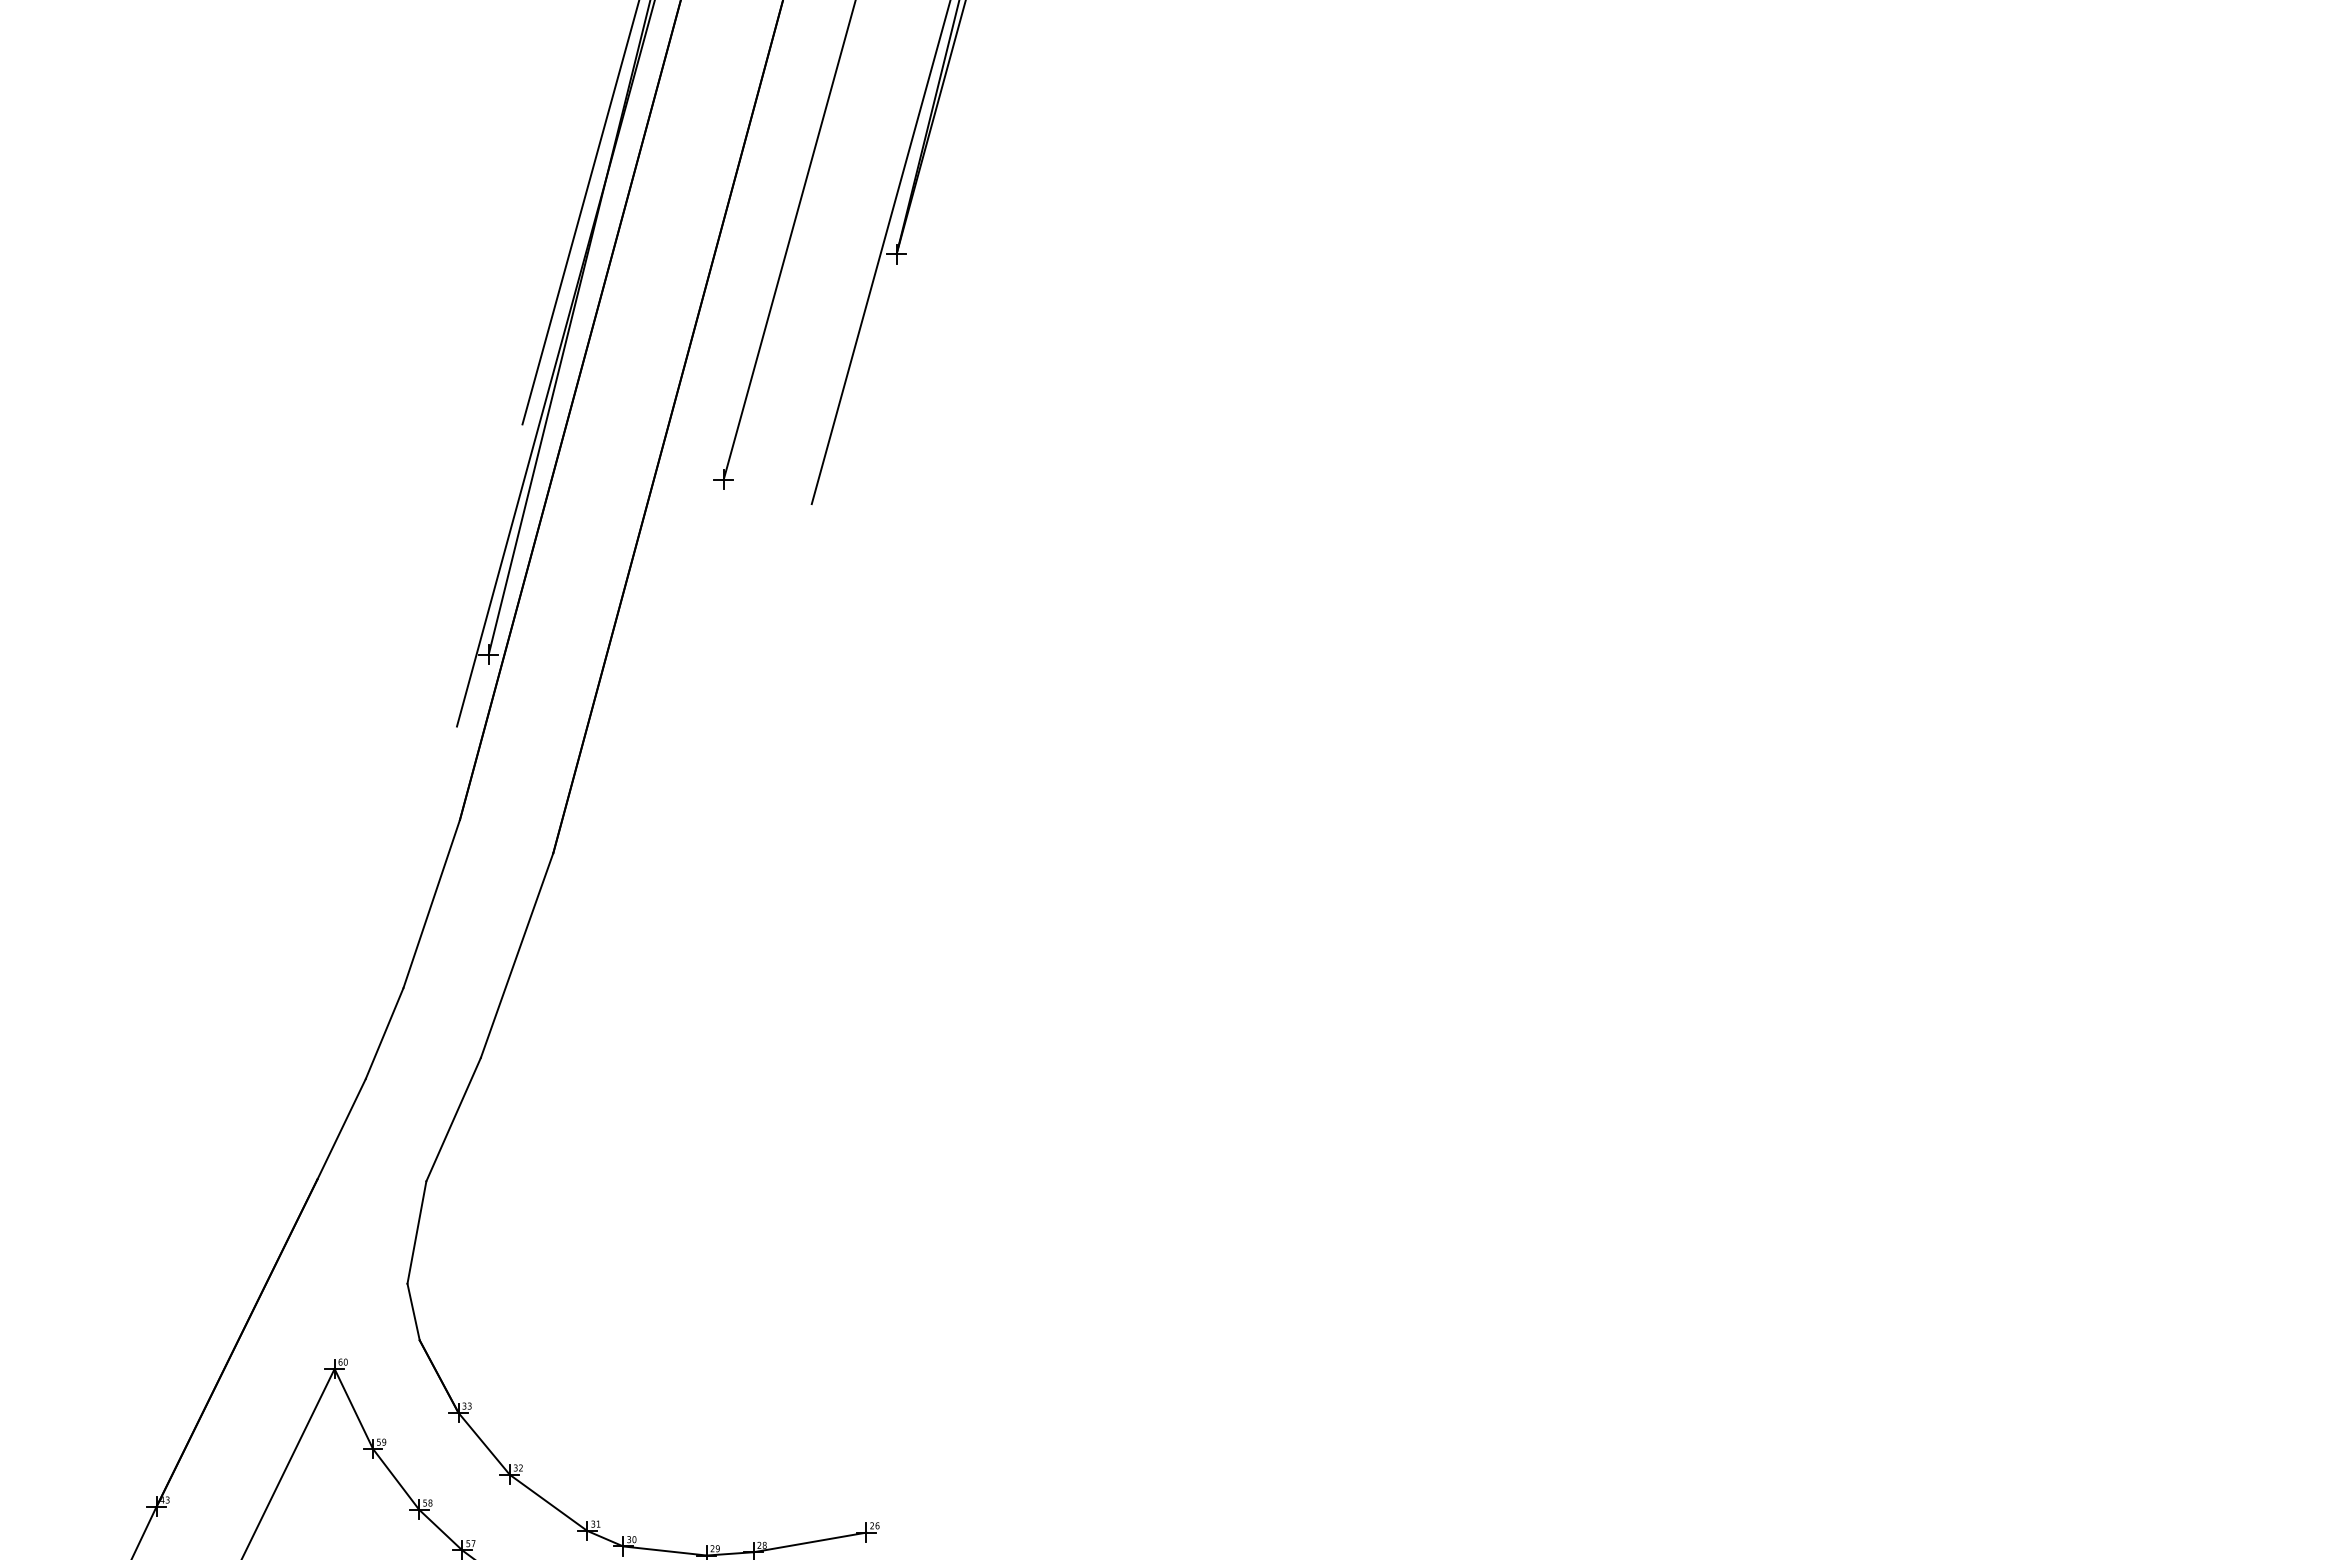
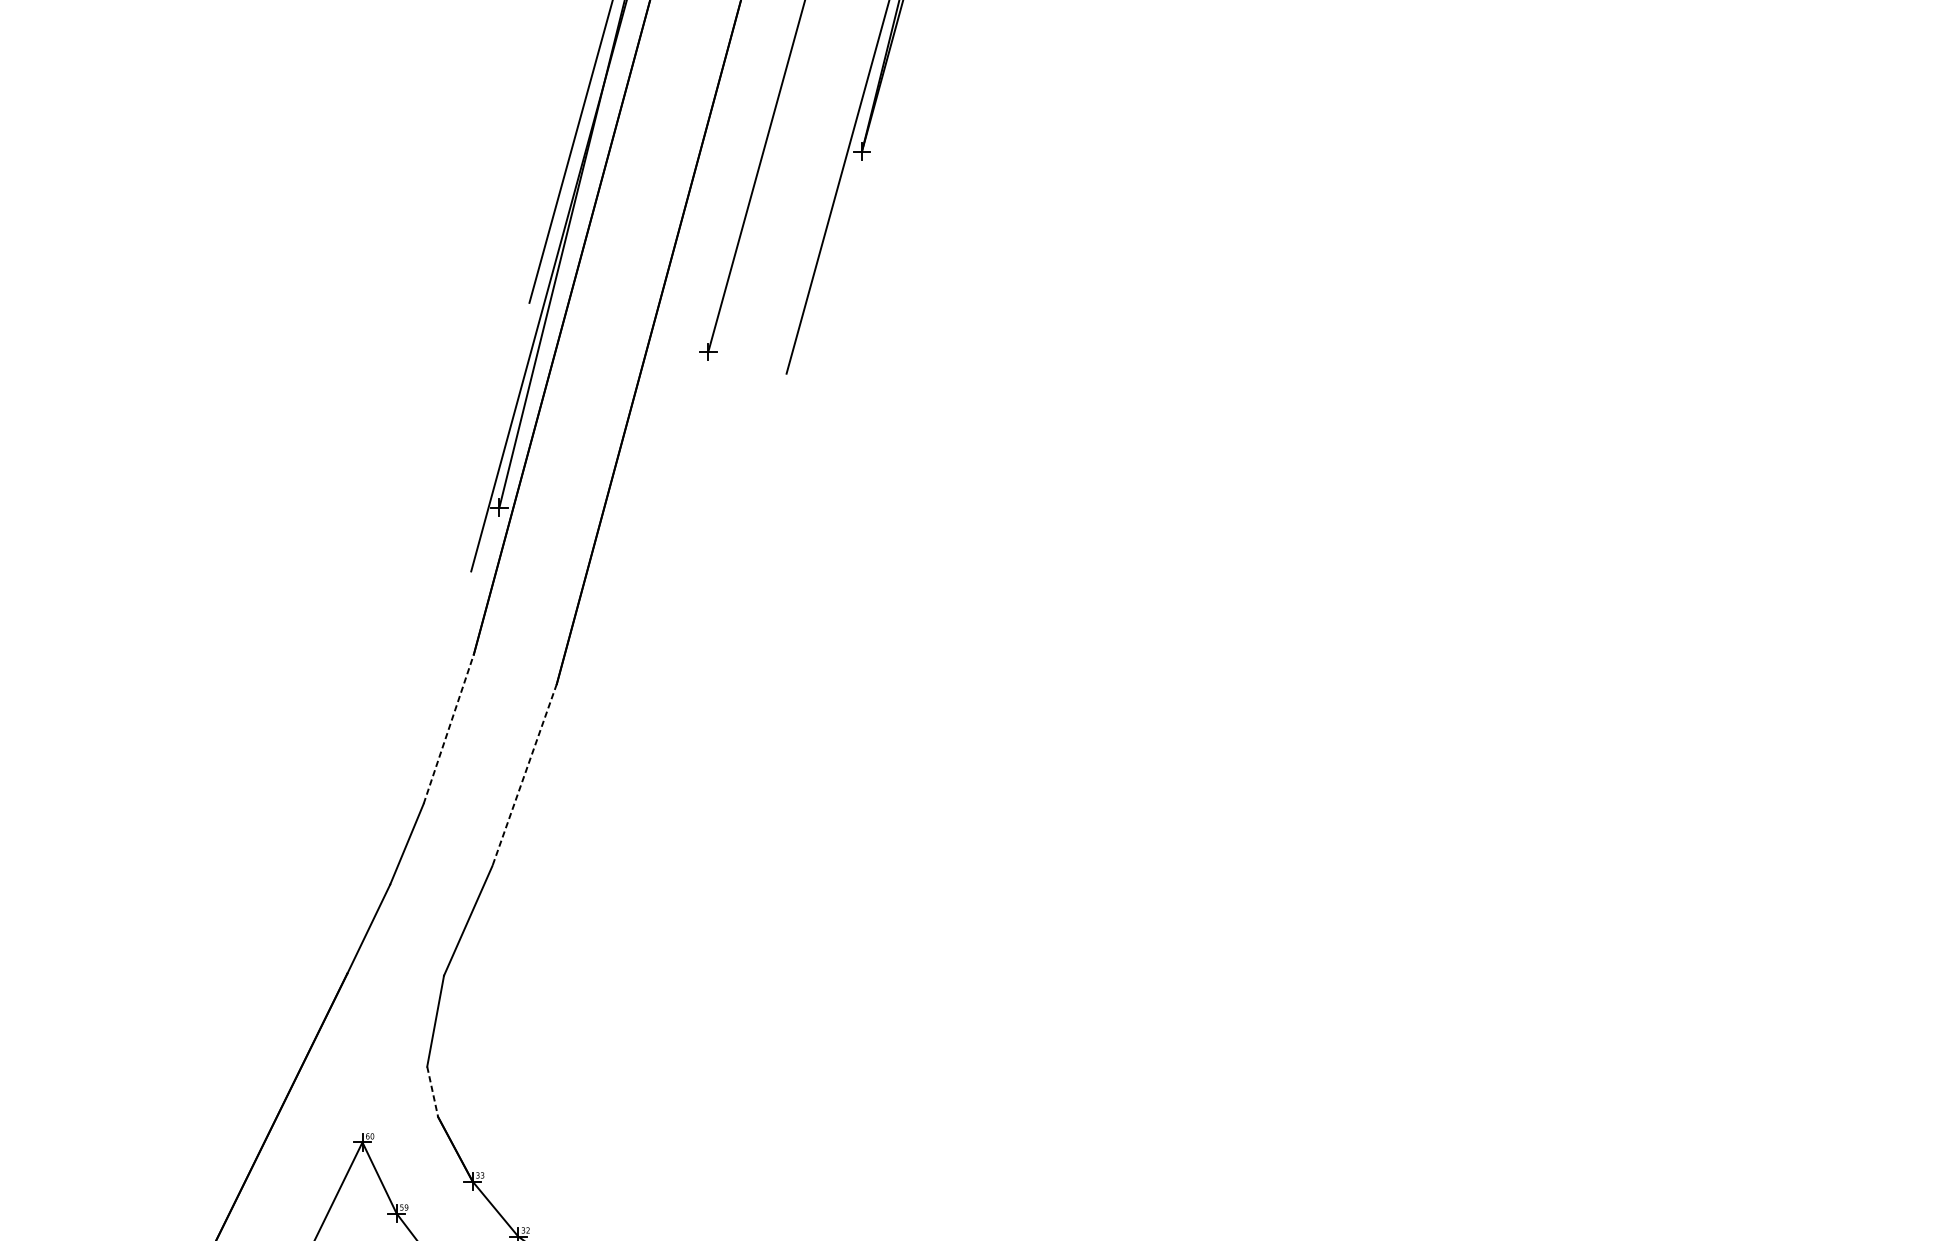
line: (431, 904) -> (448, 729), solid -> dashed
line: (517, 955) -> (525, 774), solid -> dashed
line: (413, 1312) -> (432, 1092), solid -> dashed

